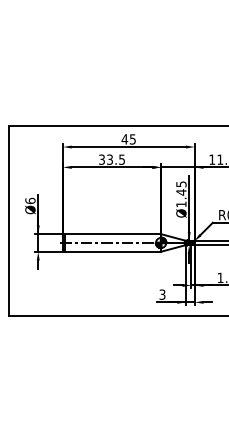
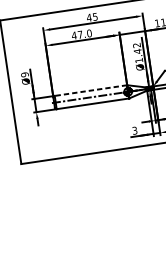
text: (111, 159) -> (81, 34), 33.5 -> 47.0
text: (181, 184) -> (137, 45), Ø1.45 -> Ø1.42
text: (30, 200) -> (24, 74), Ø6 -> Ø9
line: (112, 234) -> (90, 90), solid -> dashed

